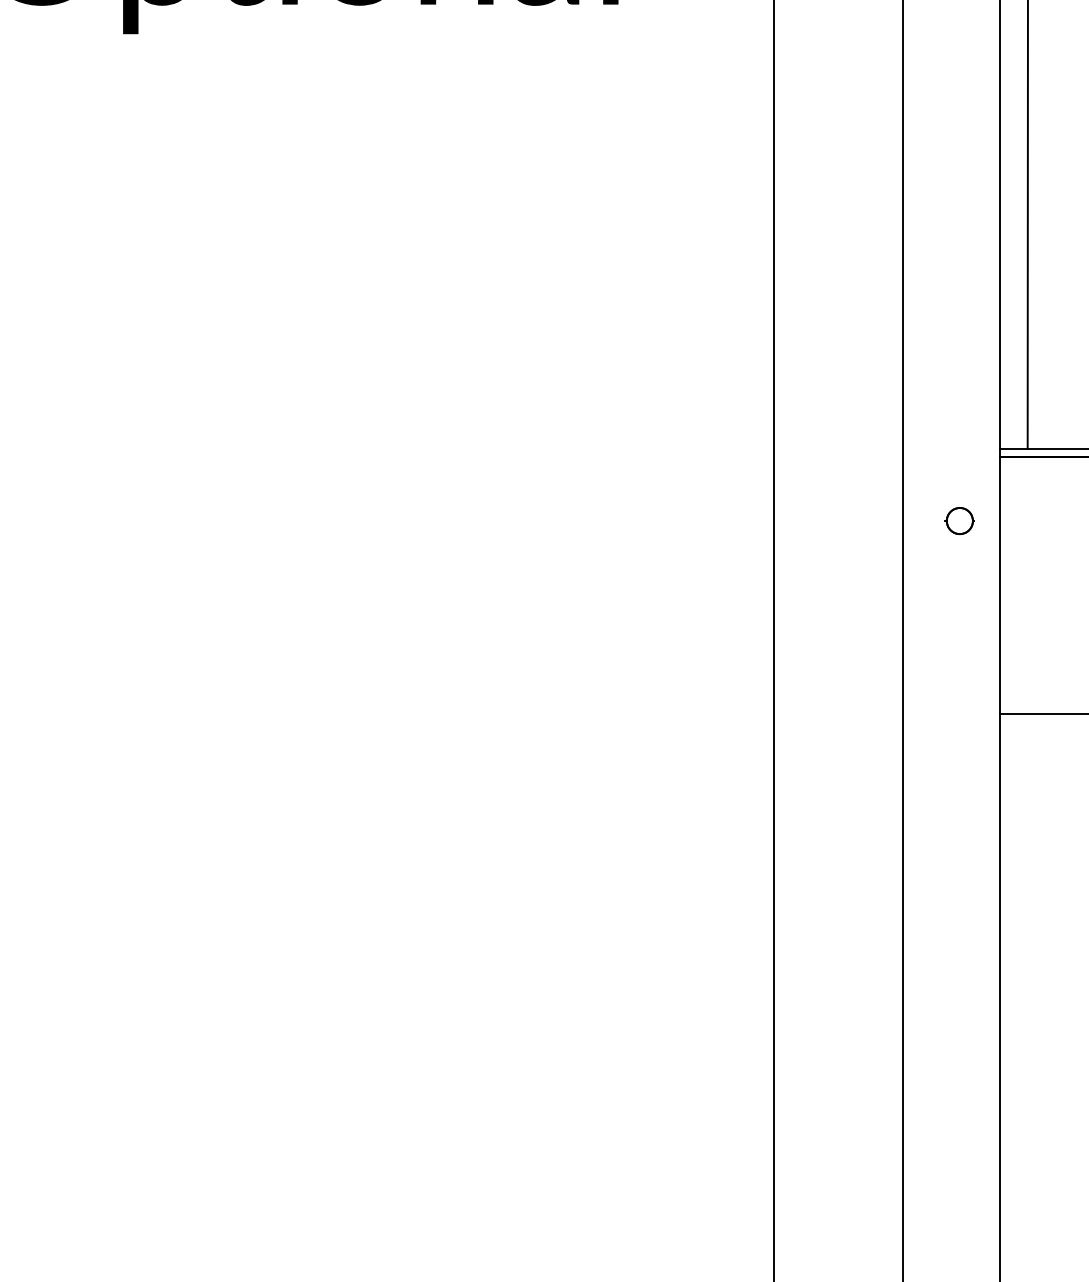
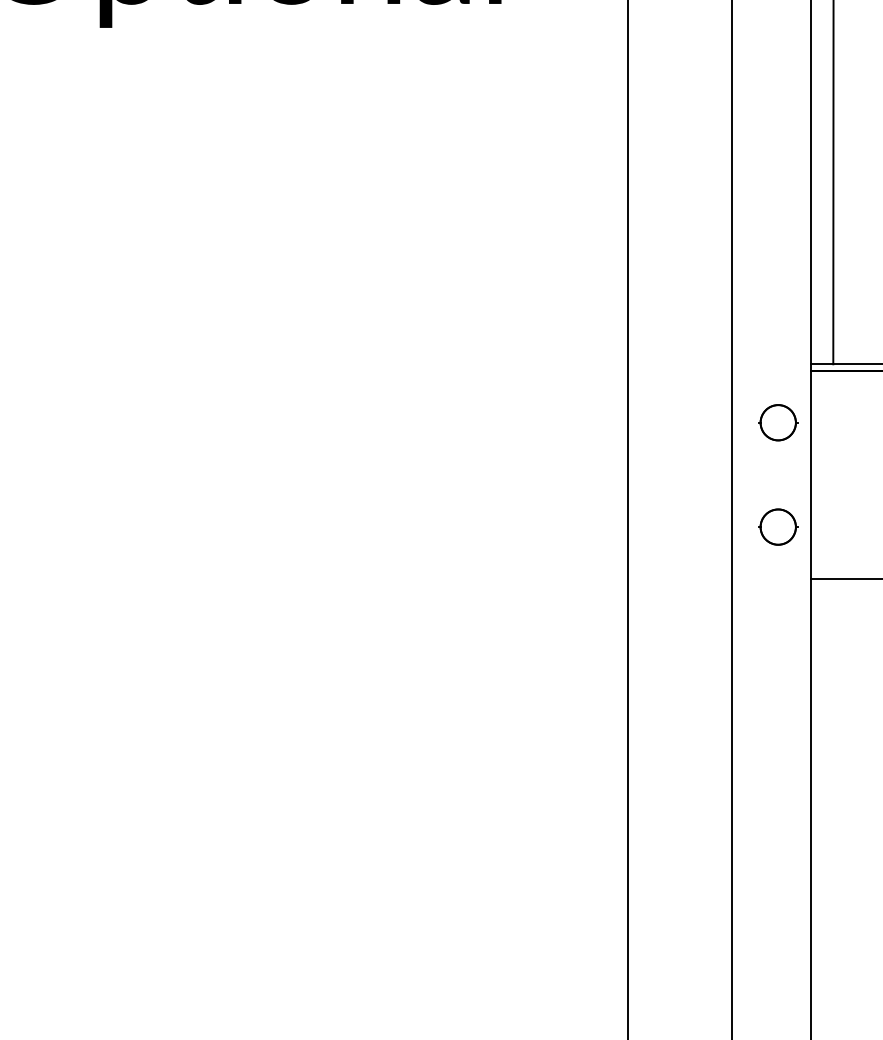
part: (959, 520) -> (778, 422), size x1.67
part: (959, 649) -> (778, 526), added

